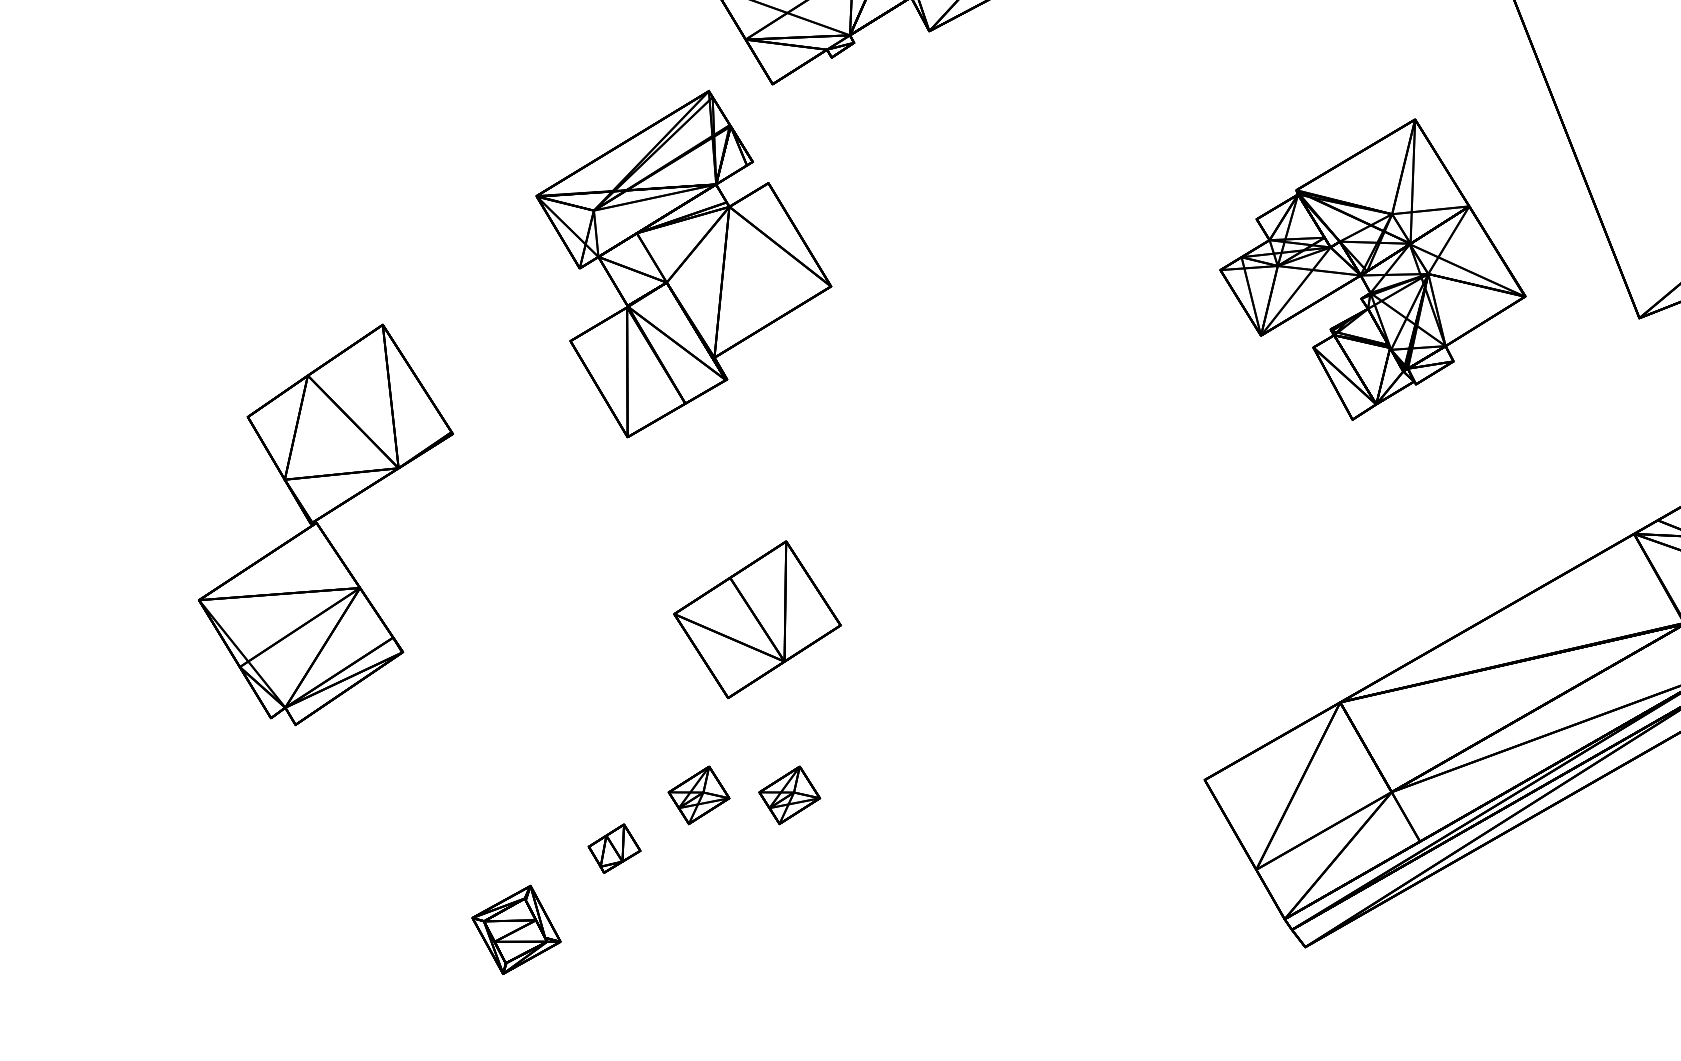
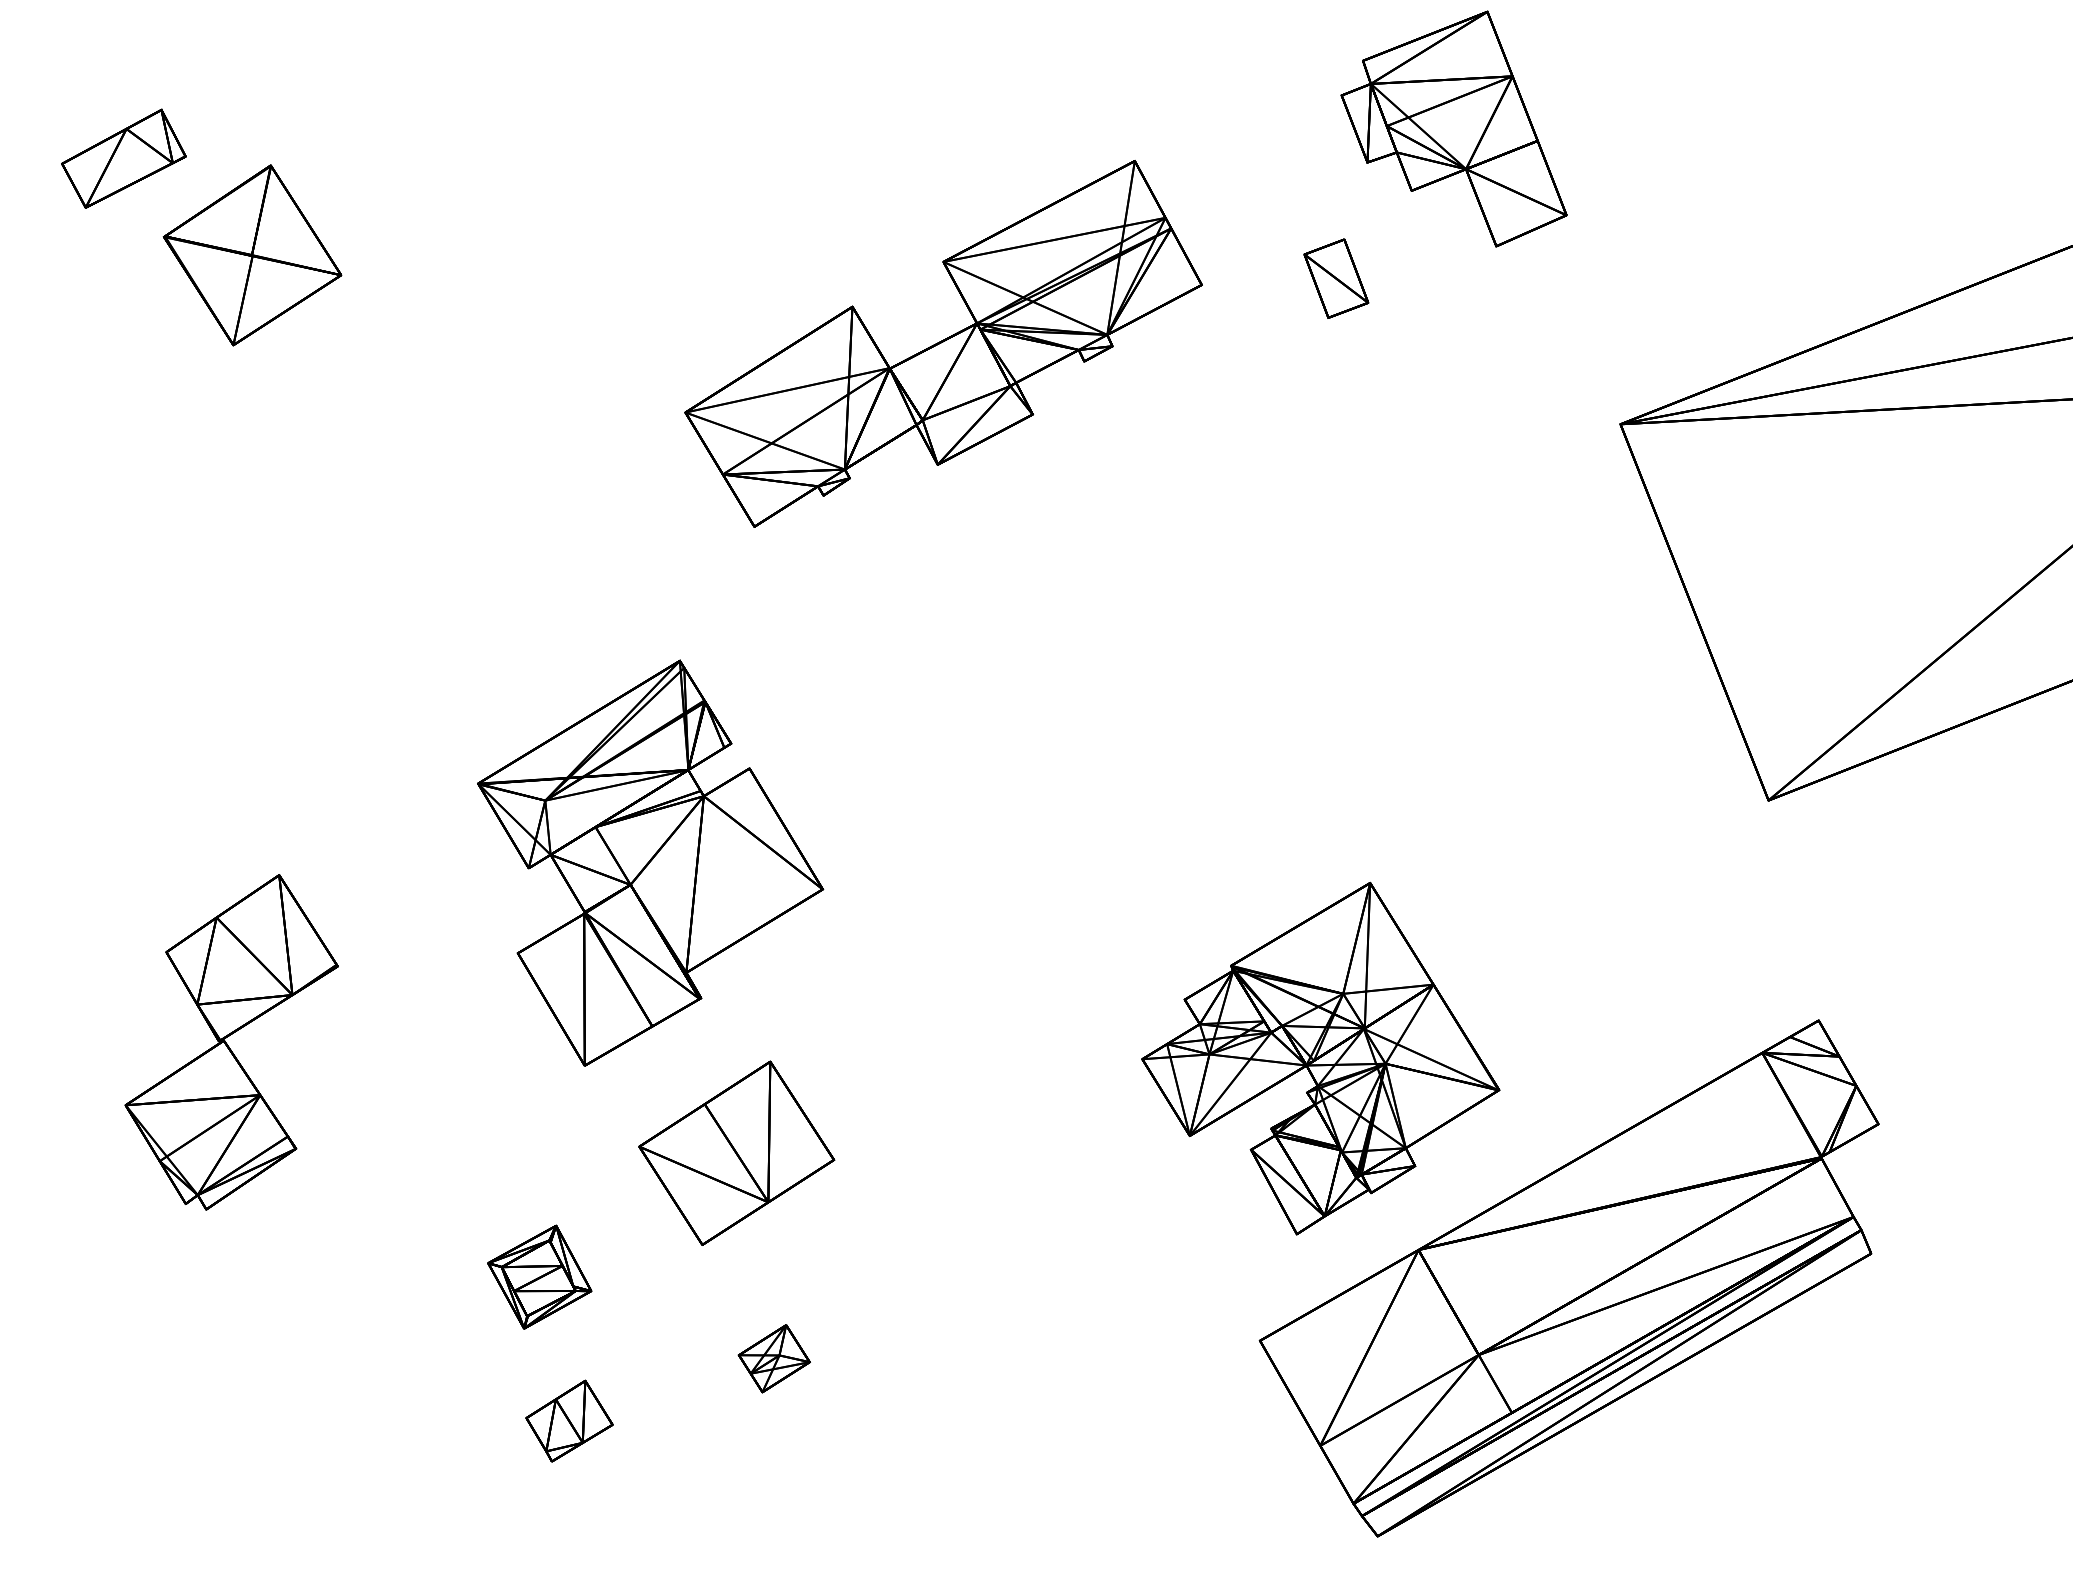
part: (683, 263) -> (650, 862), moved
part: (1372, 269) -> (1320, 1058), moved
part: (325, 525) -> (231, 1042), size x0.71
part: (698, 795) -> (667, 1358), removed
part: (614, 848) -> (569, 1420), size x1.43
part: (516, 929) -> (539, 1276), moved

